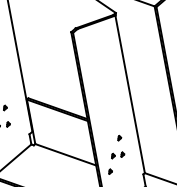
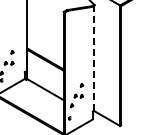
line: (129, 94) -> (93, 58), solid -> dashed

